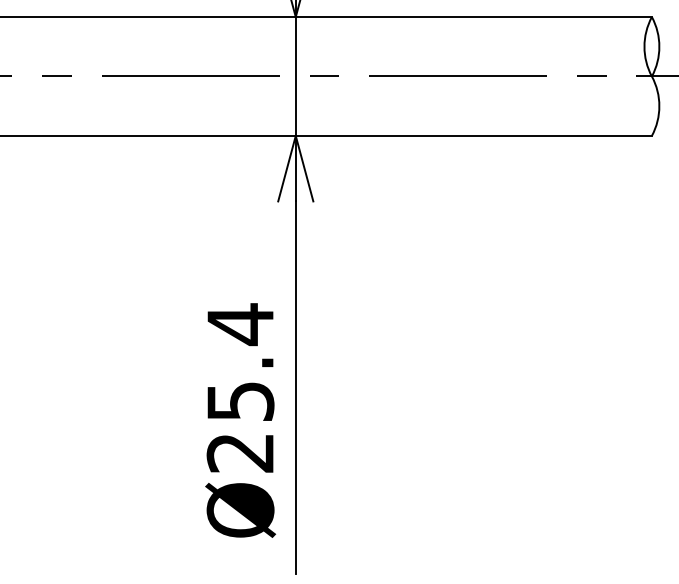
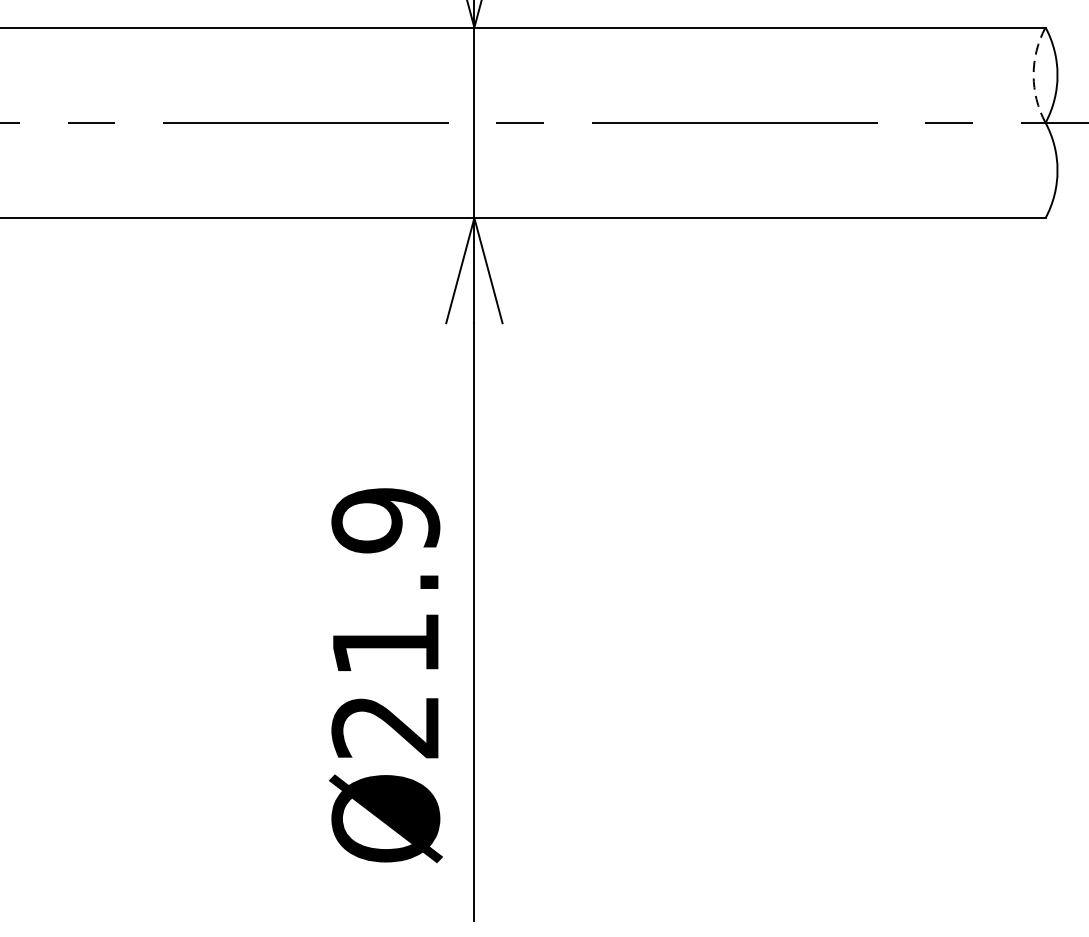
arc: (644, 46) -> (1033, 74), solid -> dashed
text: (240, 361) -> (385, 579), Ø25.4 -> Ø21.9

